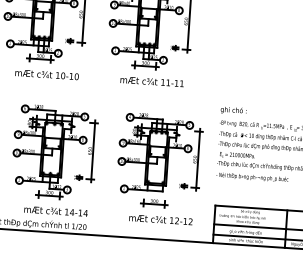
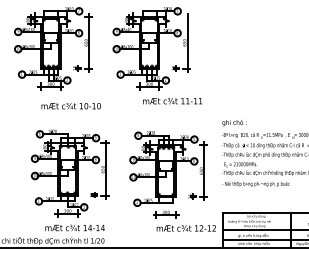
text: (46, 75) -> (70, 106), moved
text: (151, 82) -> (172, 101), moved
text: (159, 219) -> (185, 228), moved

